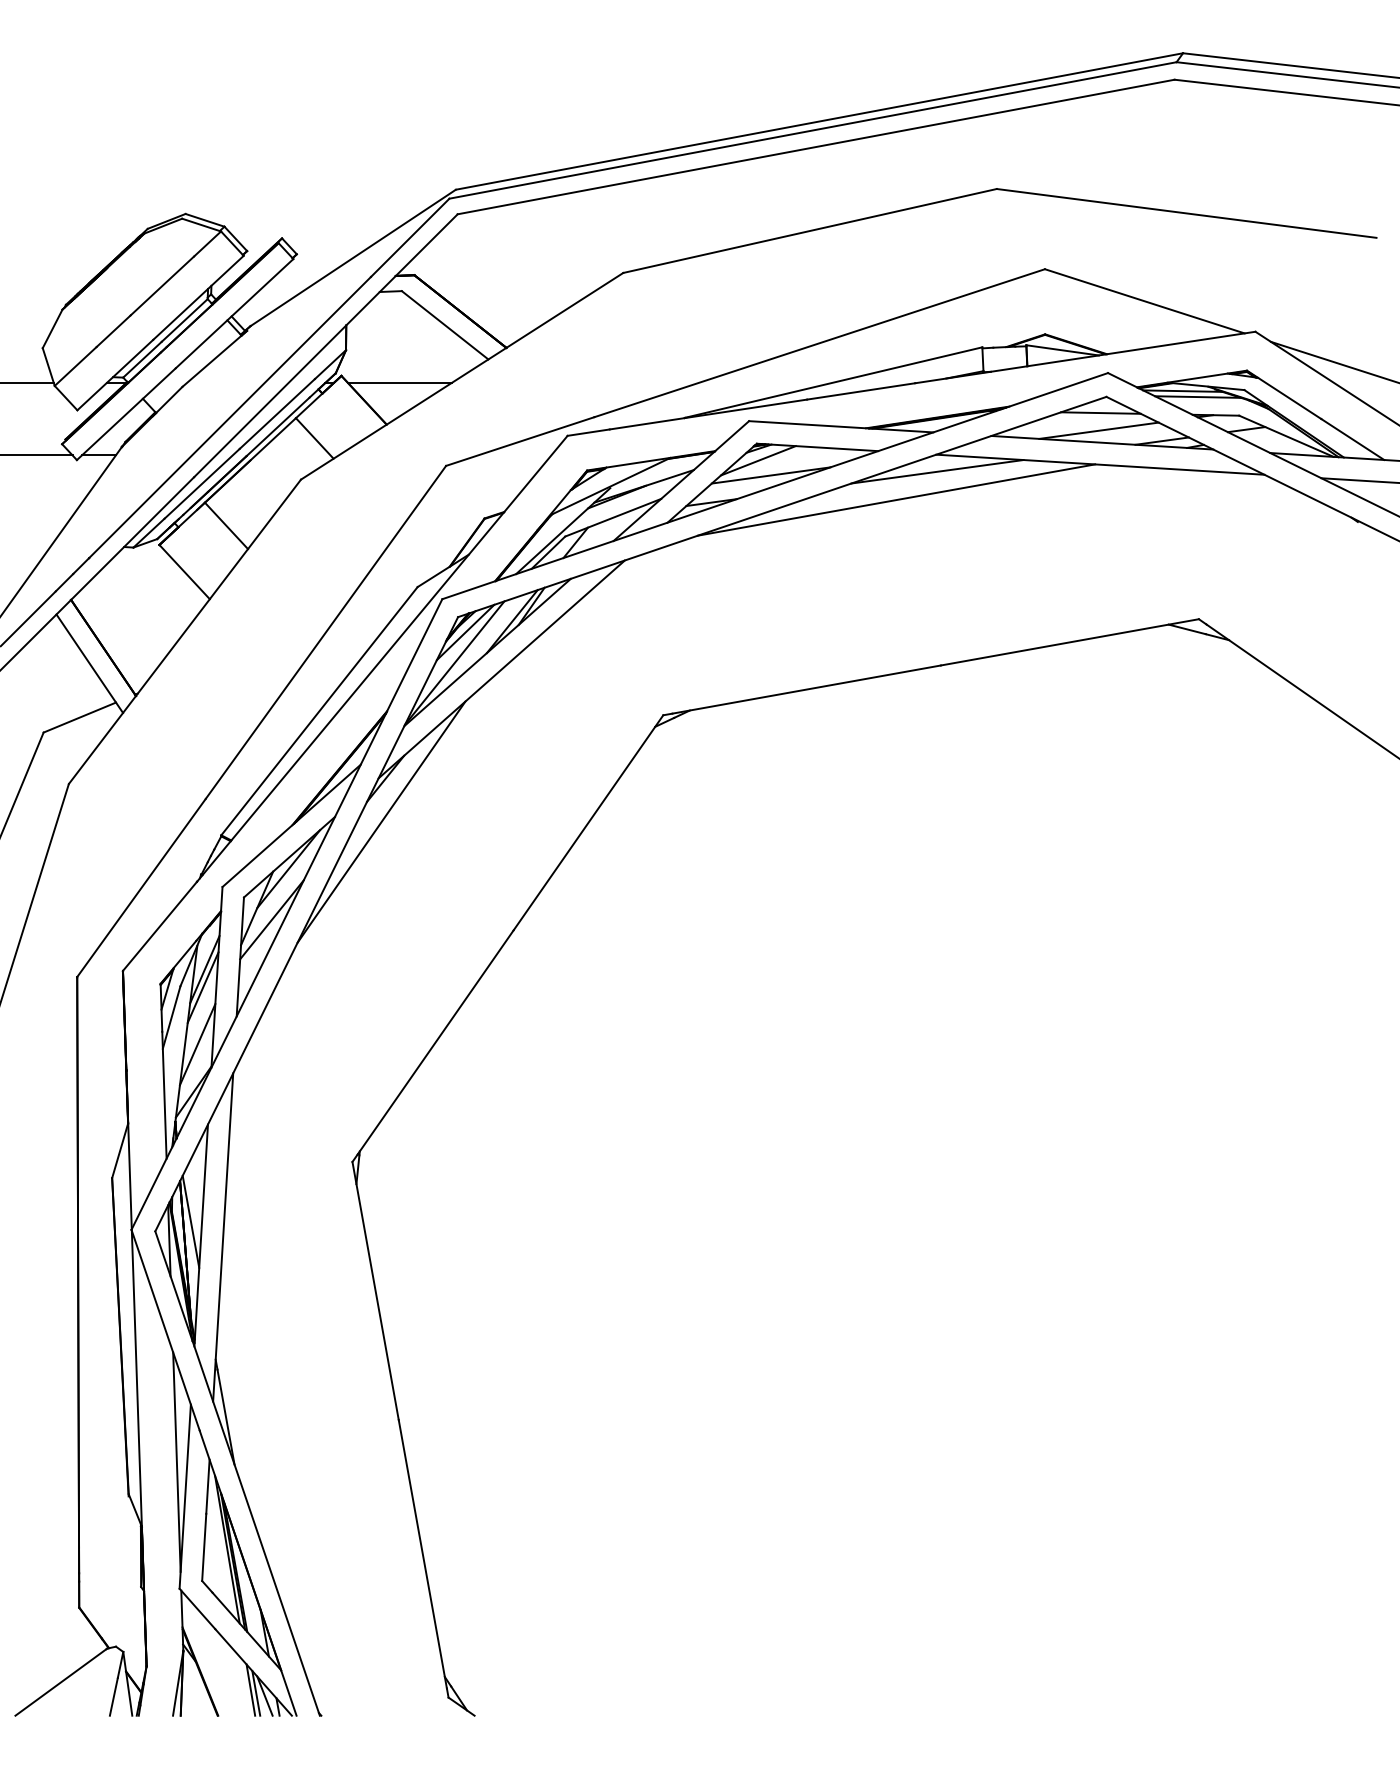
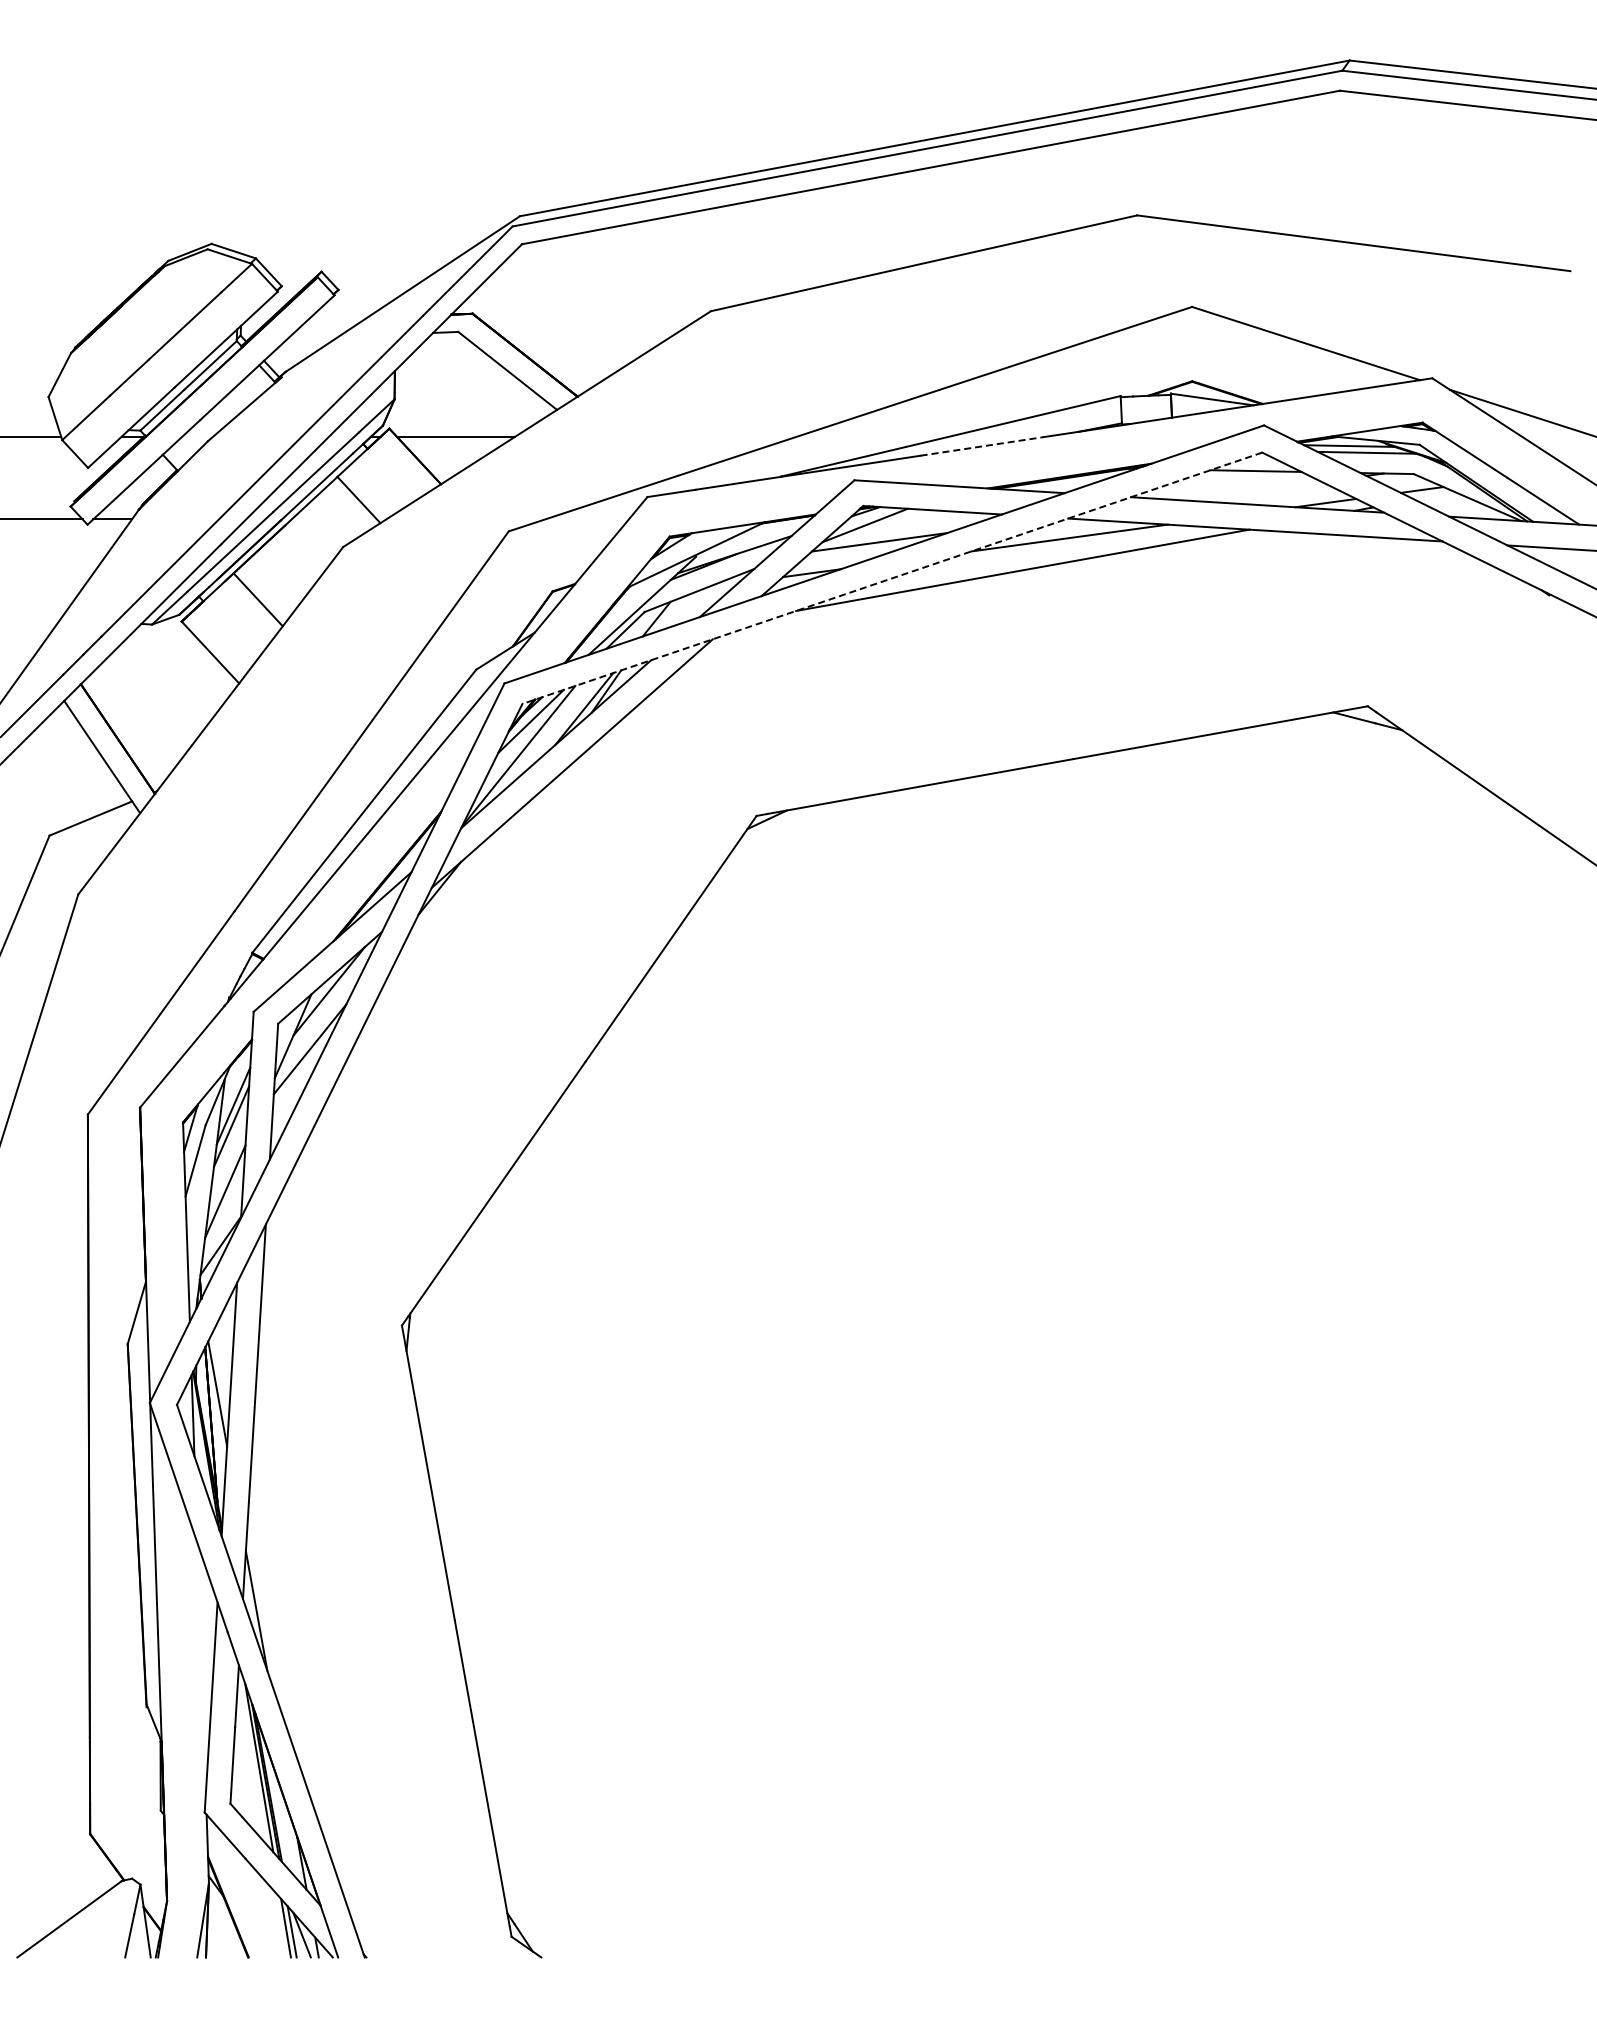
line: (861, 391) -> (982, 446), solid -> dashed
line: (1098, 430) -> (1253, 490), removed
line: (782, 507) -> (892, 578), solid -> dashed
line: (380, 821) -> (434, 937), removed
line: (176, 1462) -> (201, 1668), removed

